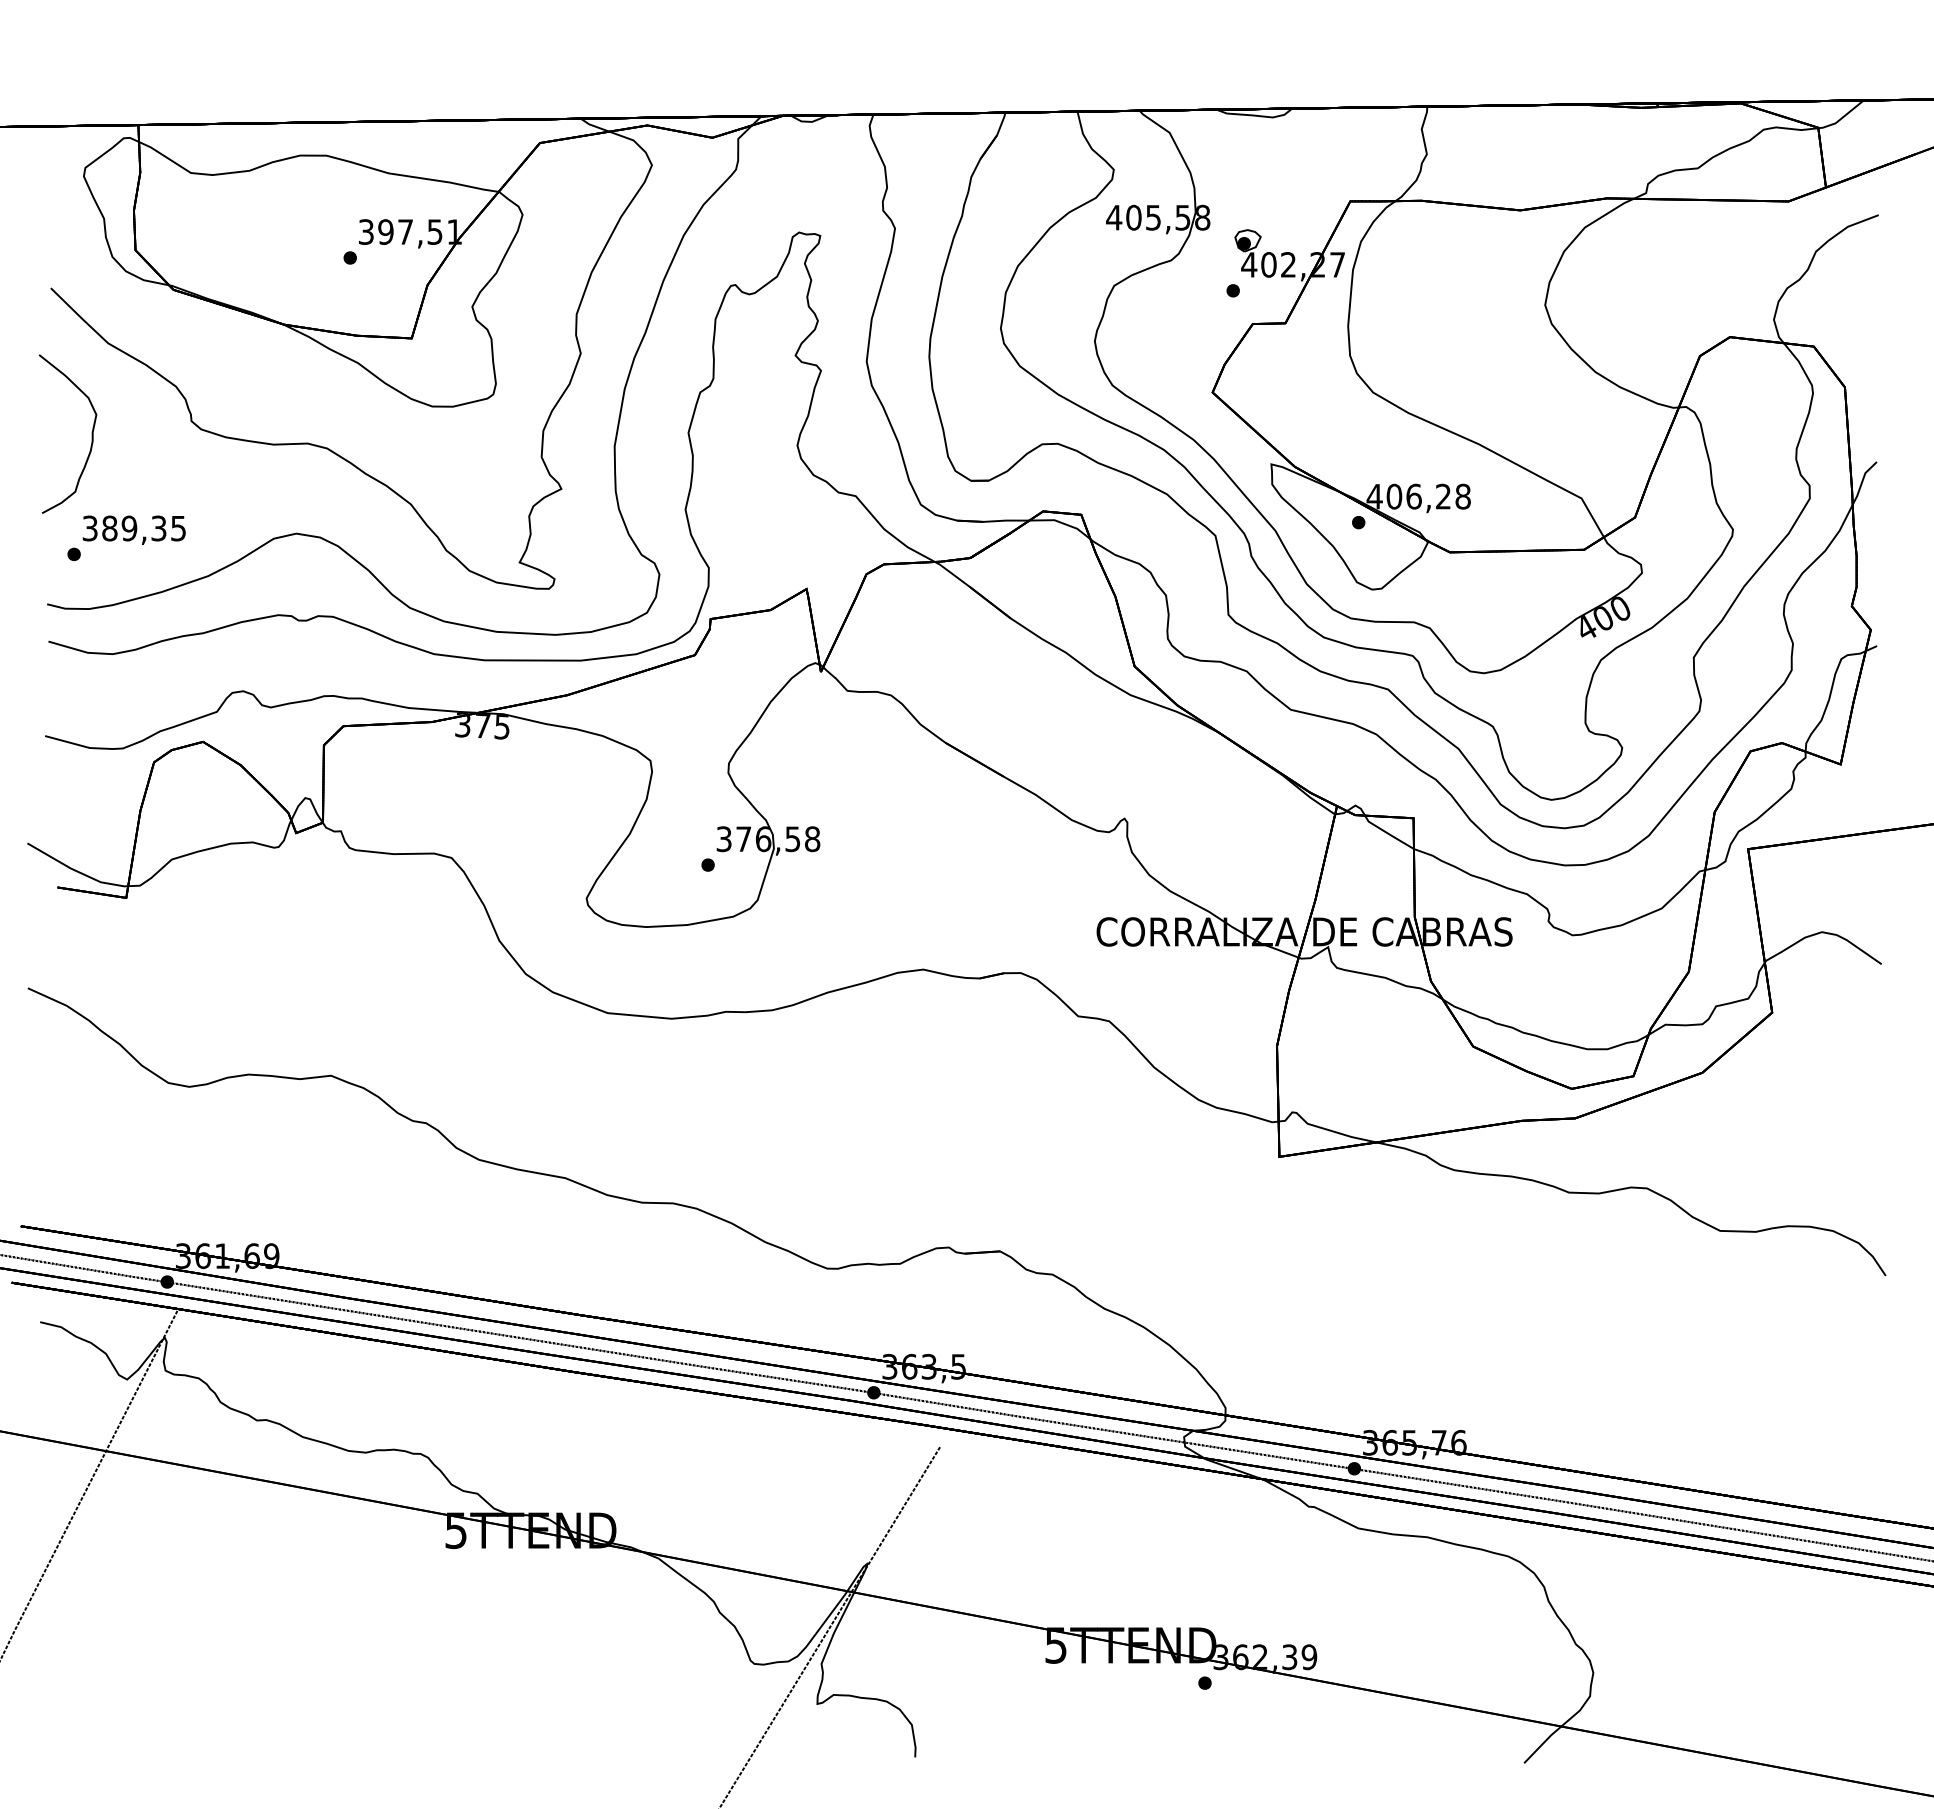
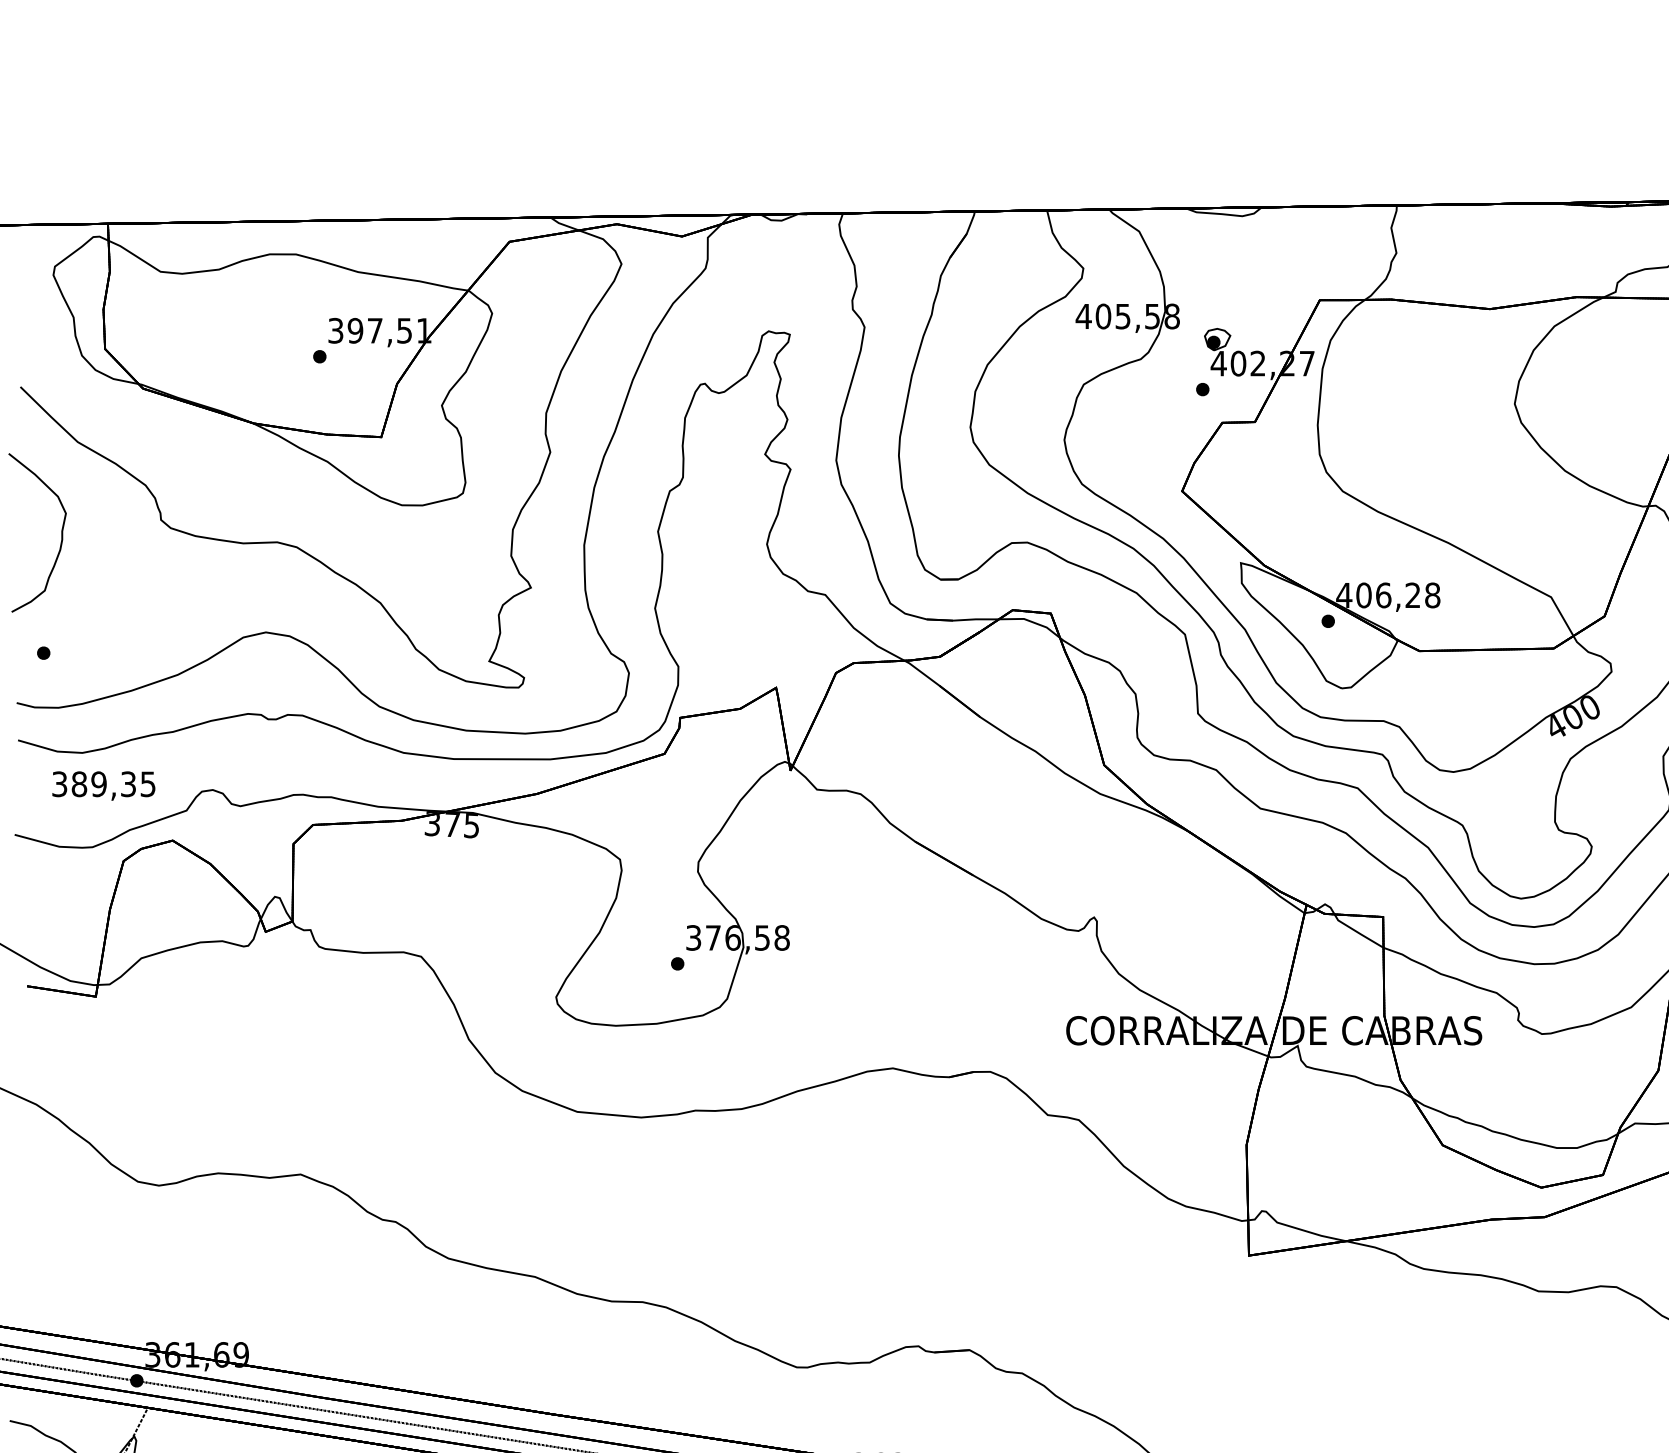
text: (133, 529) -> (103, 785), moved

